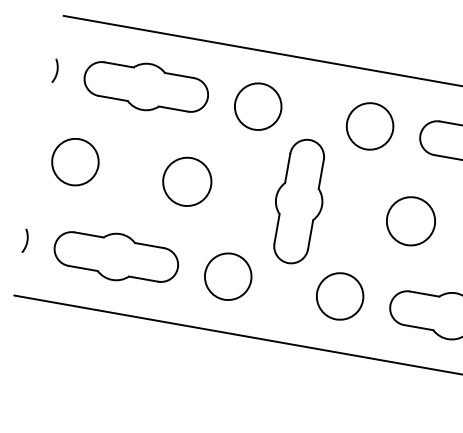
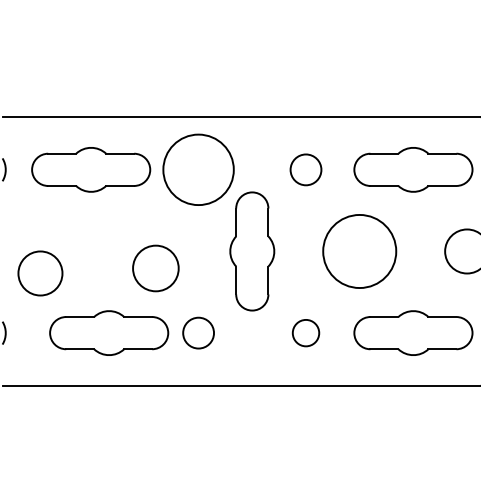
circle: (258, 106) -> (198, 169), size x1.6
circle: (369, 125) -> (305, 169), size x0.7
circle: (75, 162) -> (40, 273), moved
circle: (186, 181) -> (155, 268), moved
circle: (410, 221) -> (359, 251), size x1.6
part: (116, 256) -> (109, 332), moved
circle: (228, 277) -> (198, 333), size x0.7
circle: (340, 296) -> (306, 333), size x0.6

